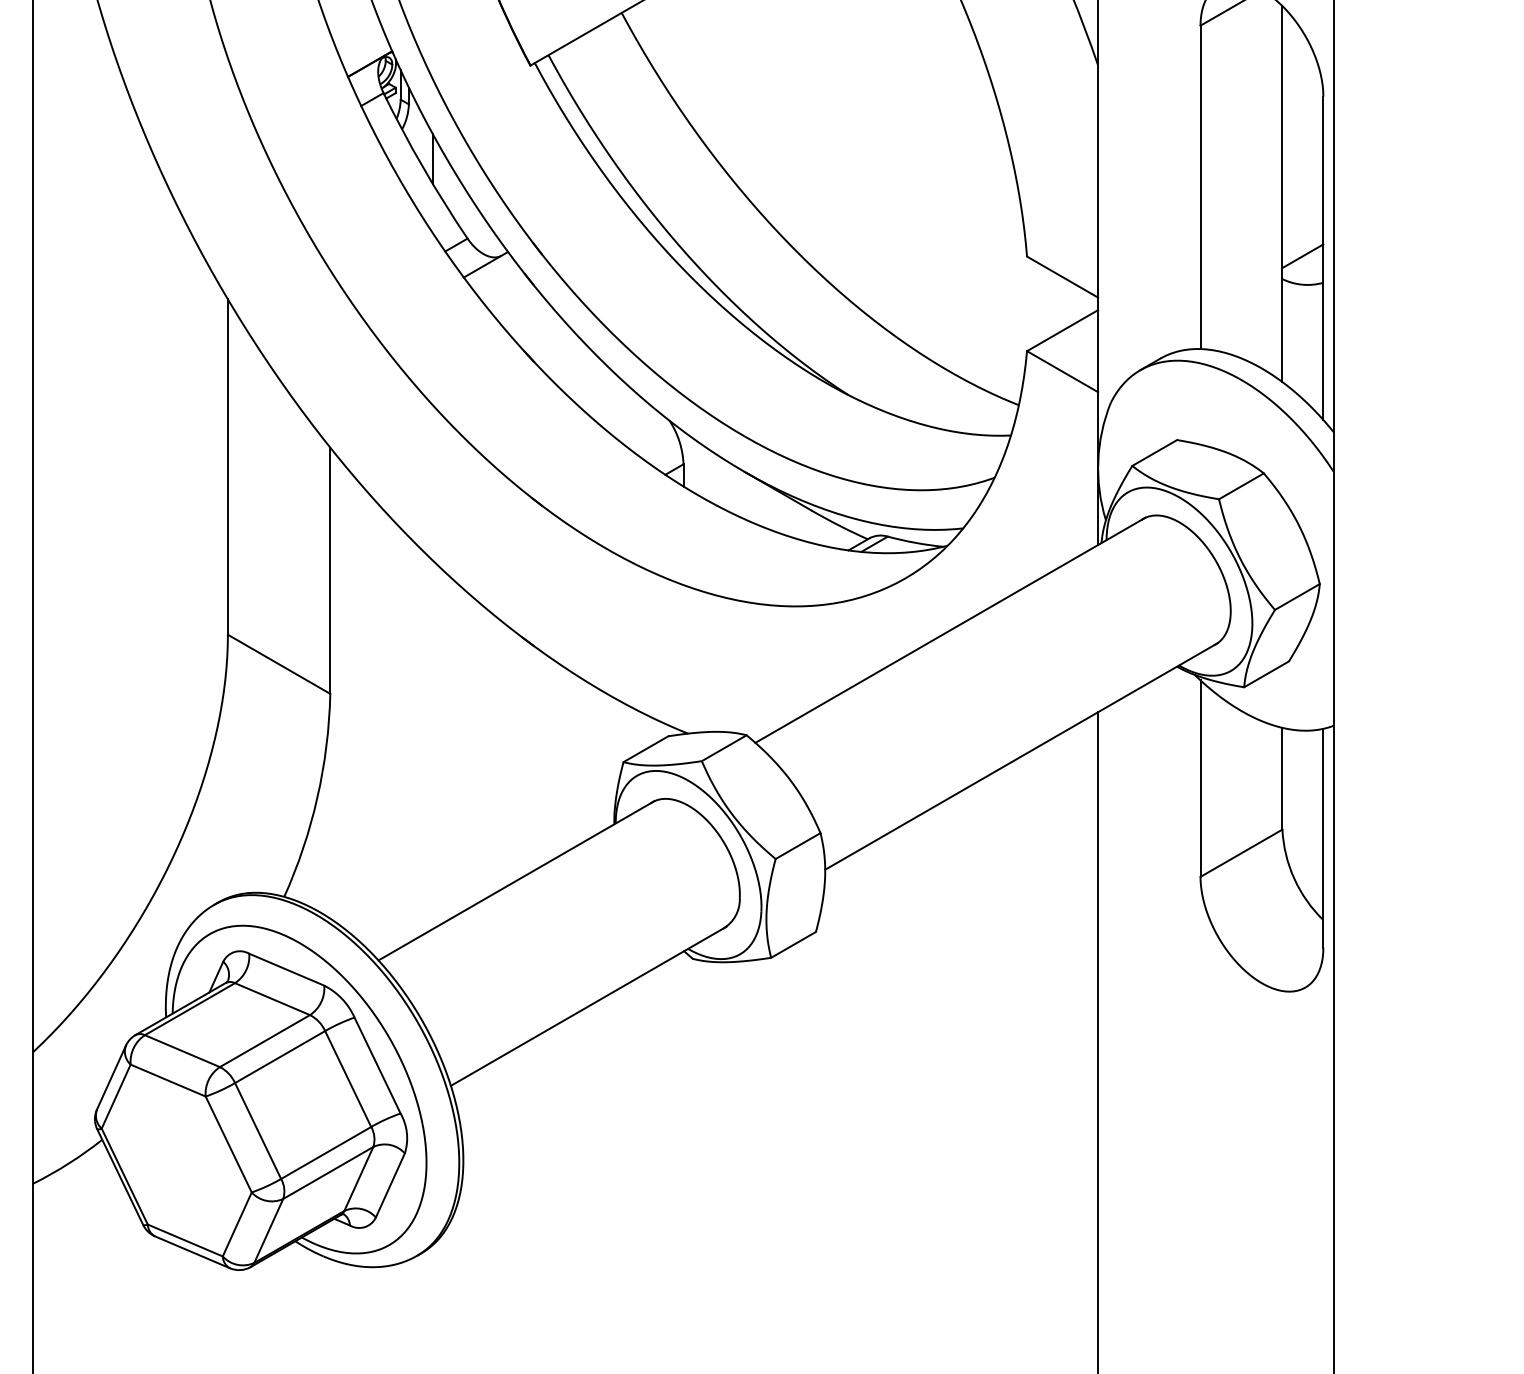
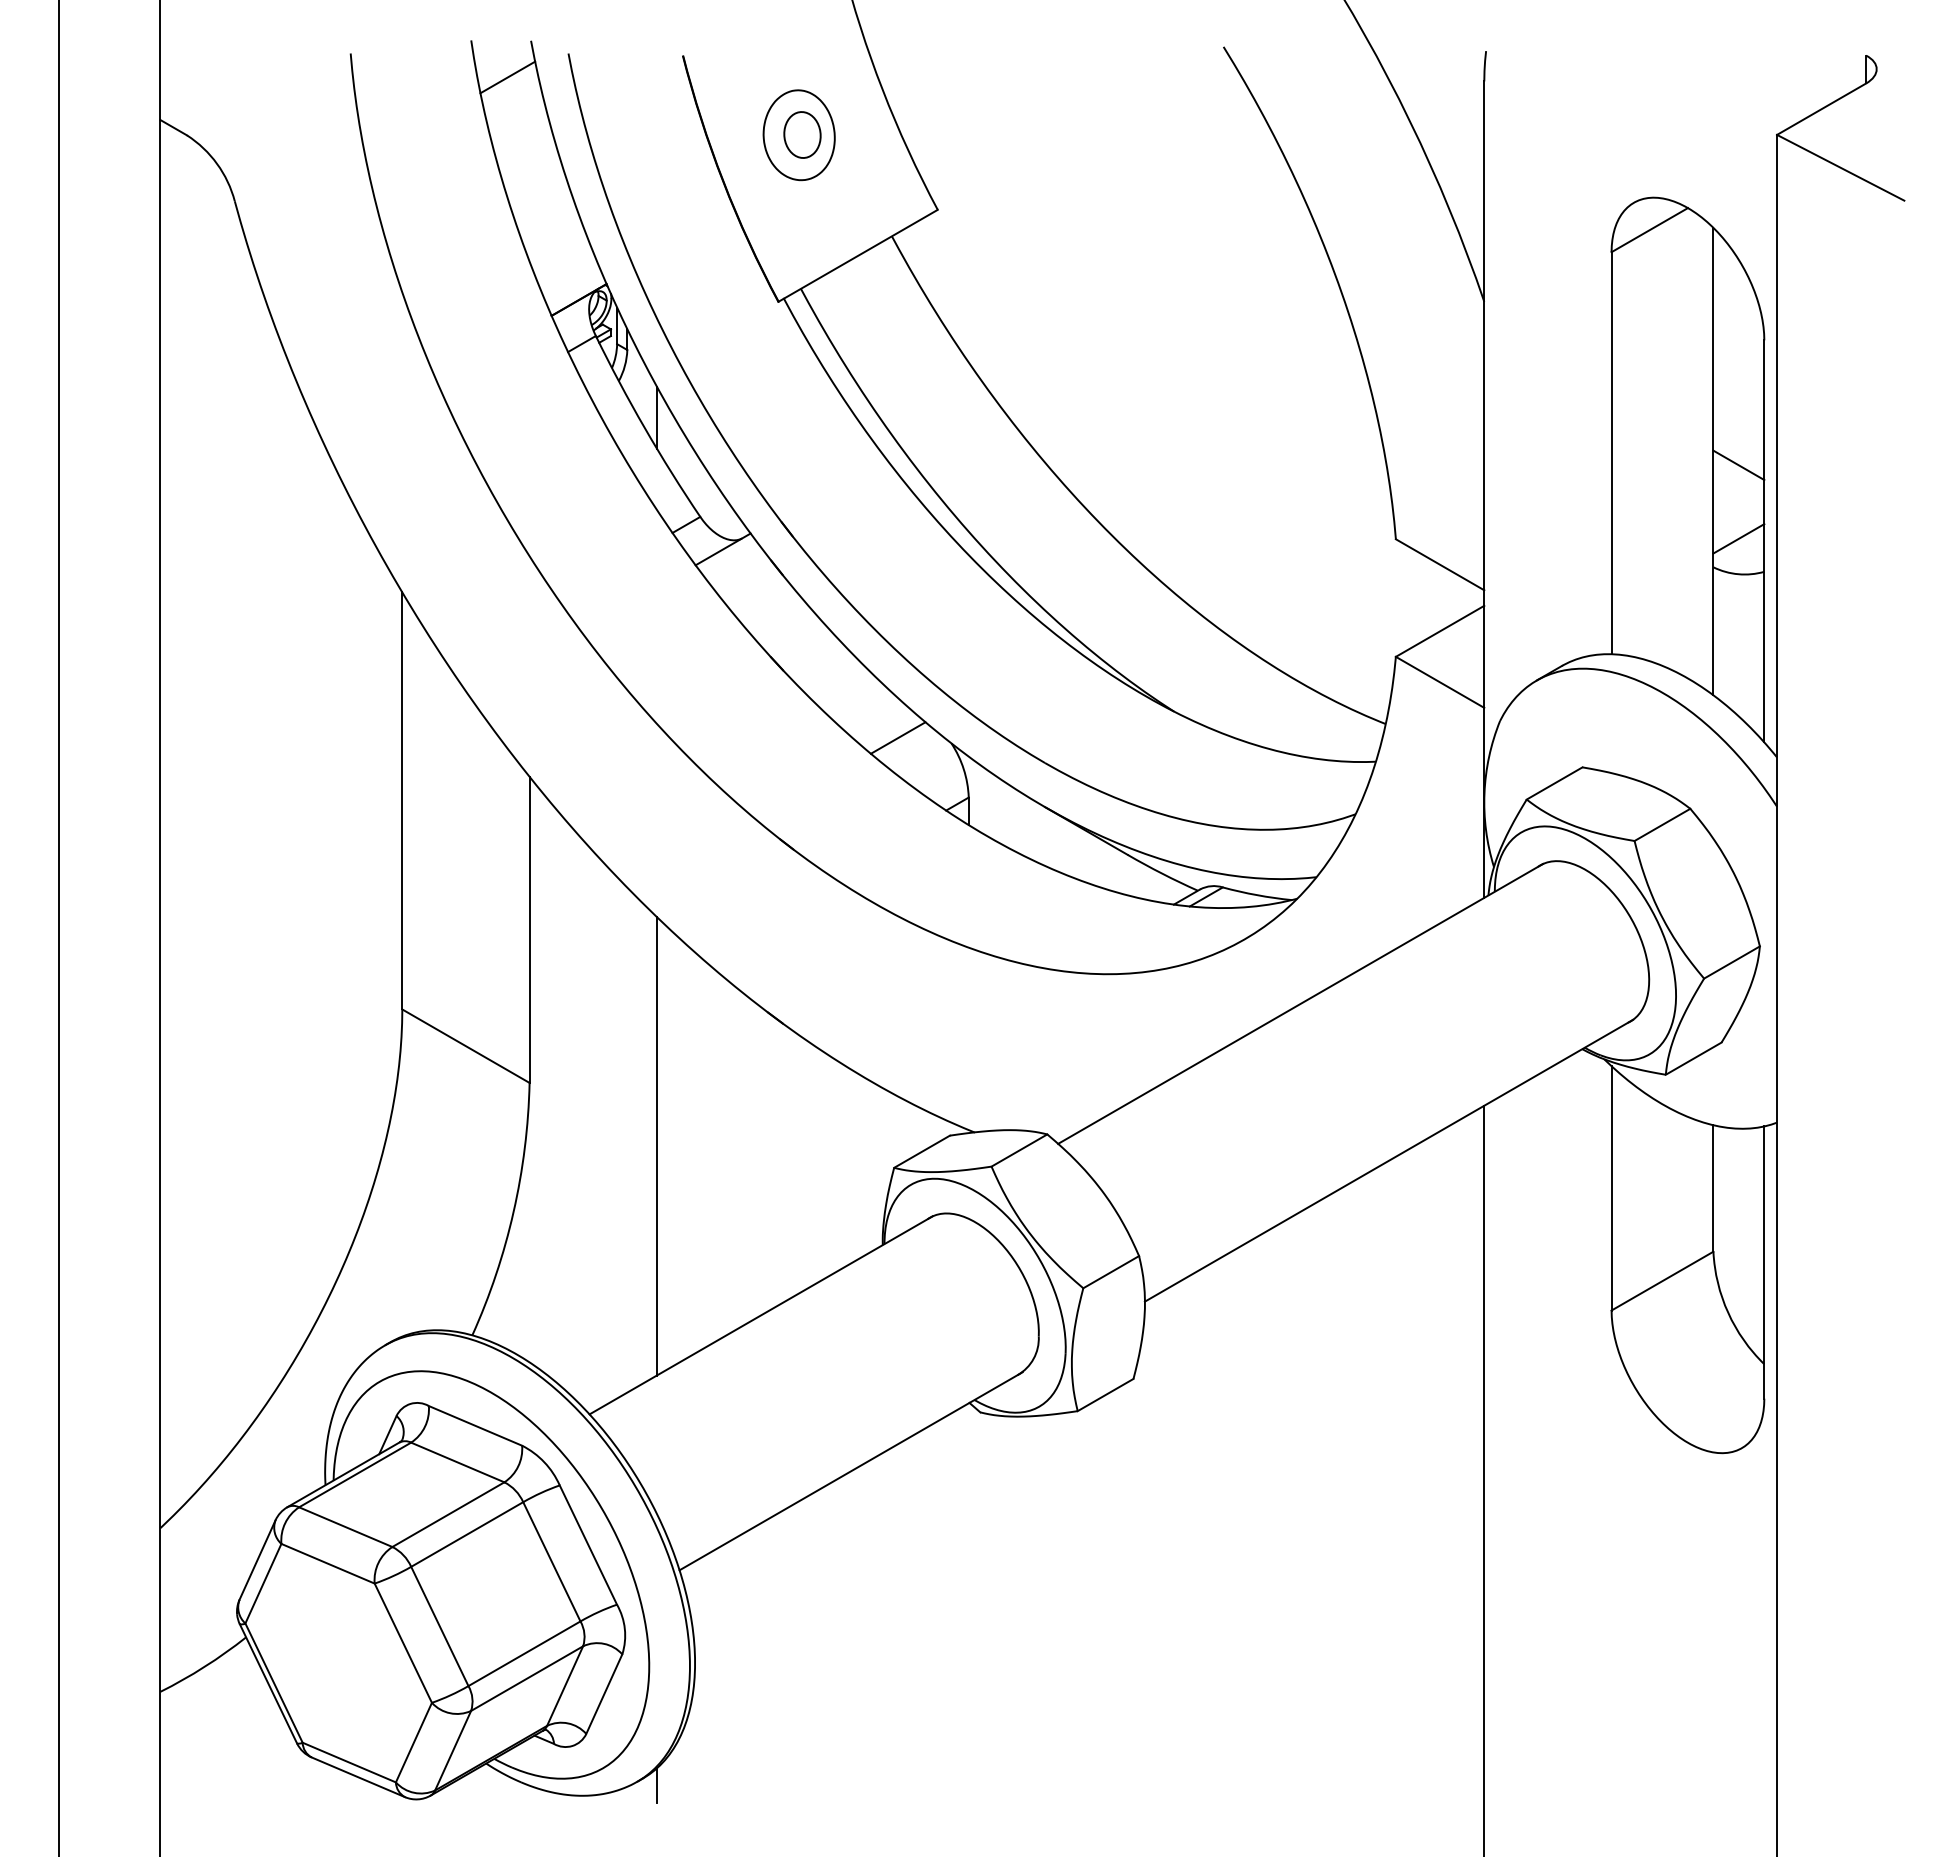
line: (1302, 197) -> (1738, 465), added
line: (626, 416) -> (897, 737), added
line: (432, 744) -> (656, 1146), added
line: (432, 1258) -> (656, 1785), added

